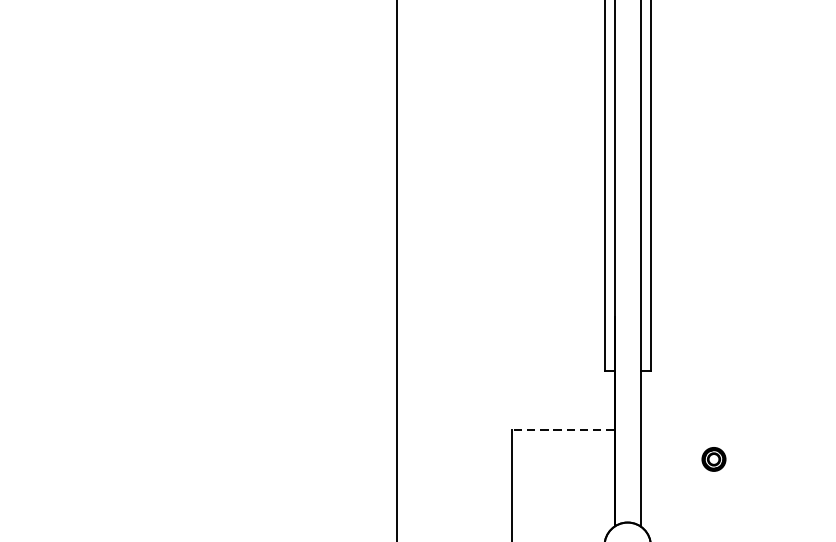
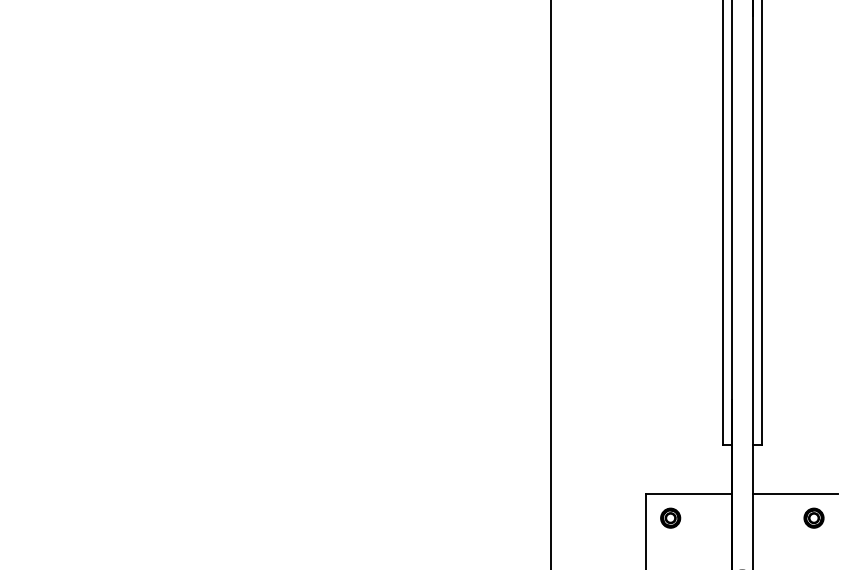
line: (562, 429) -> (688, 493), dashed -> solid
line: (691, 429) -> (795, 493), added
part: (541, 458) -> (670, 517), added

